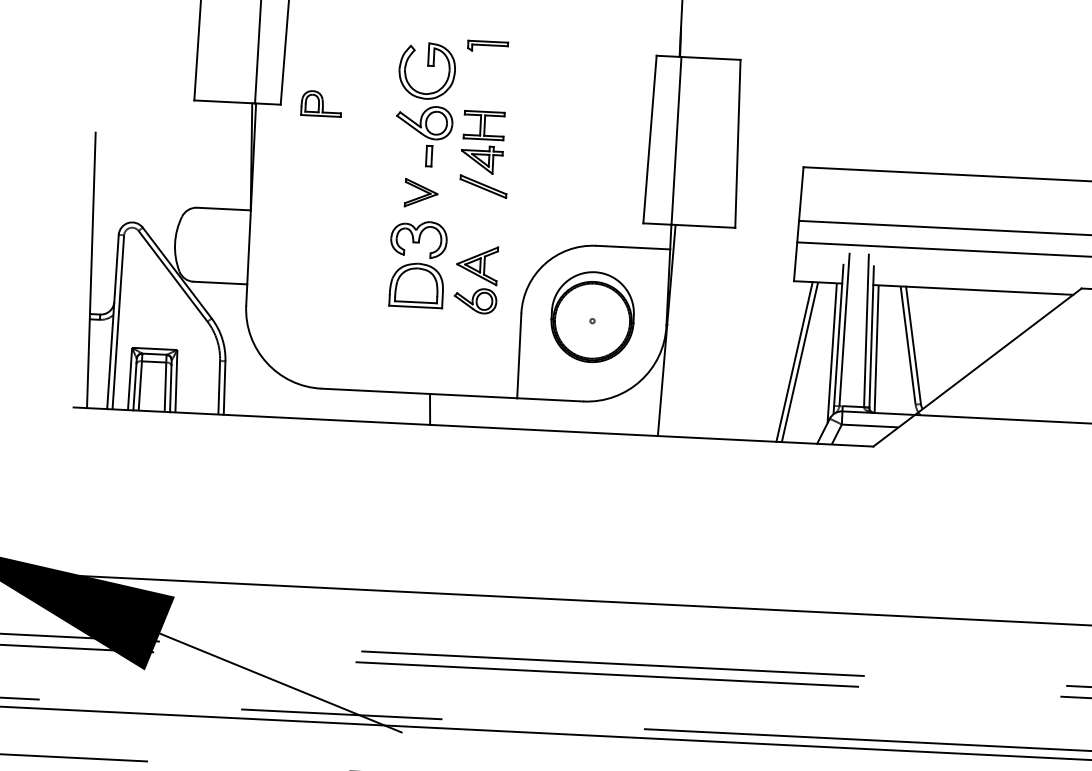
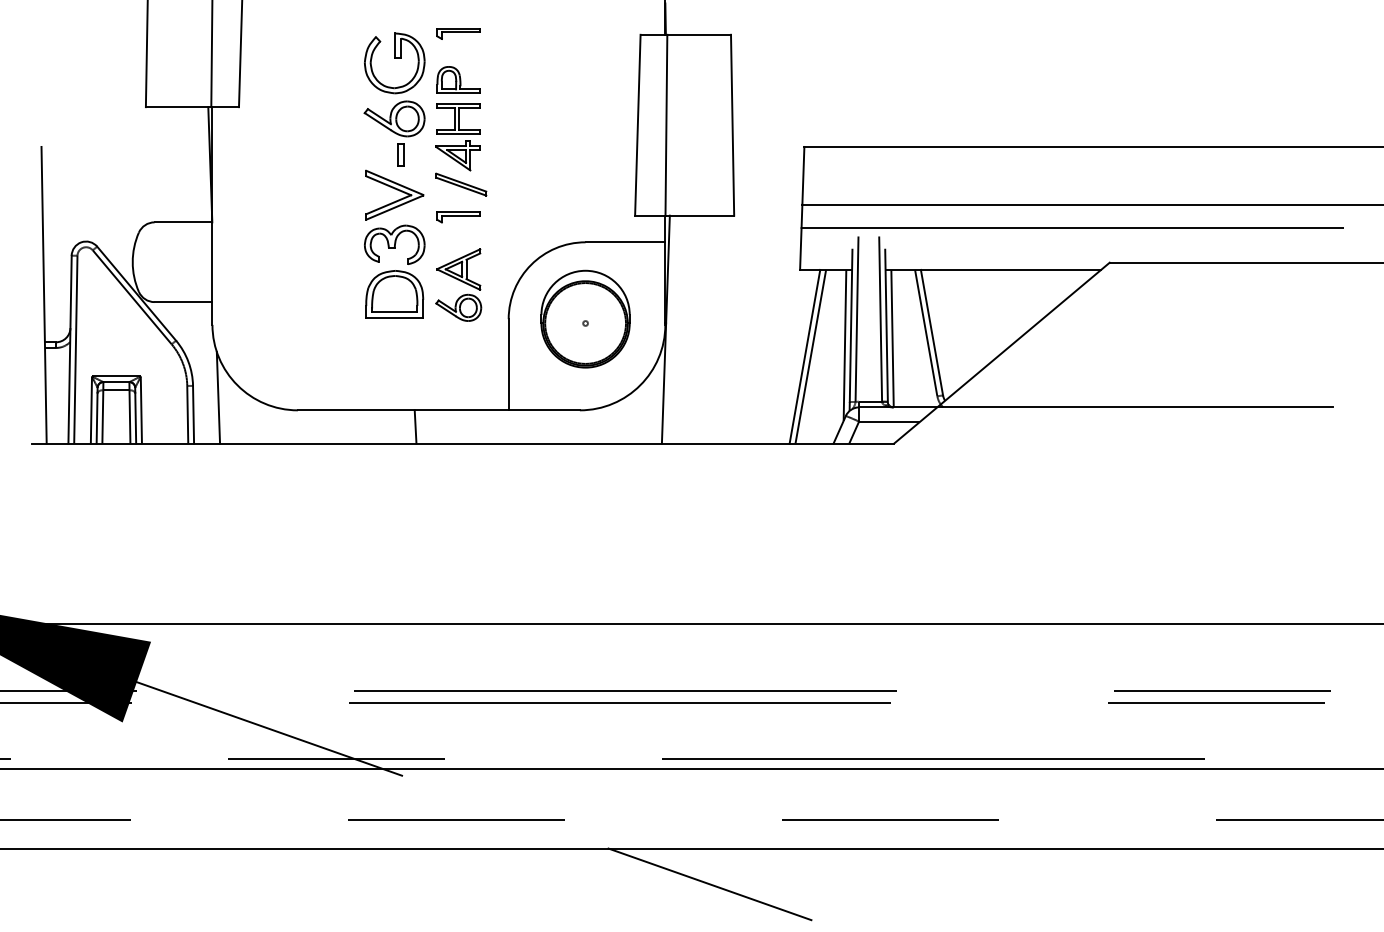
part: (321, 103) -> (458, 79), moved
part: (421, 192) -> (394, 194), size x1.67
part: (479, 217) -> (458, 217), added
line: (248, 373) -> (218, 397), added

